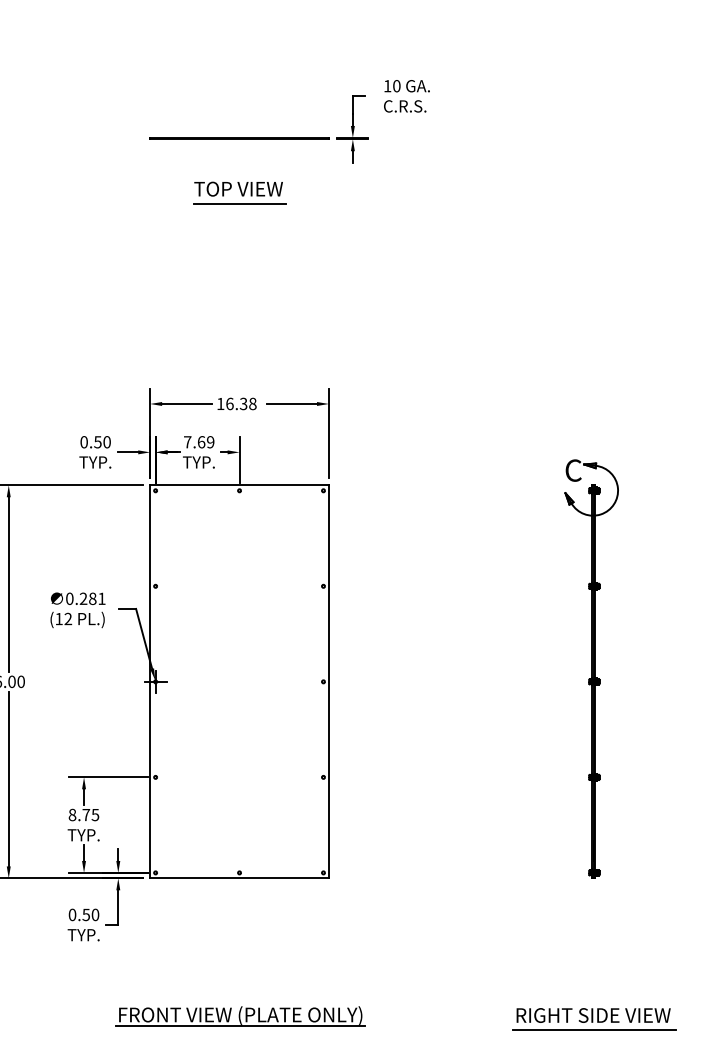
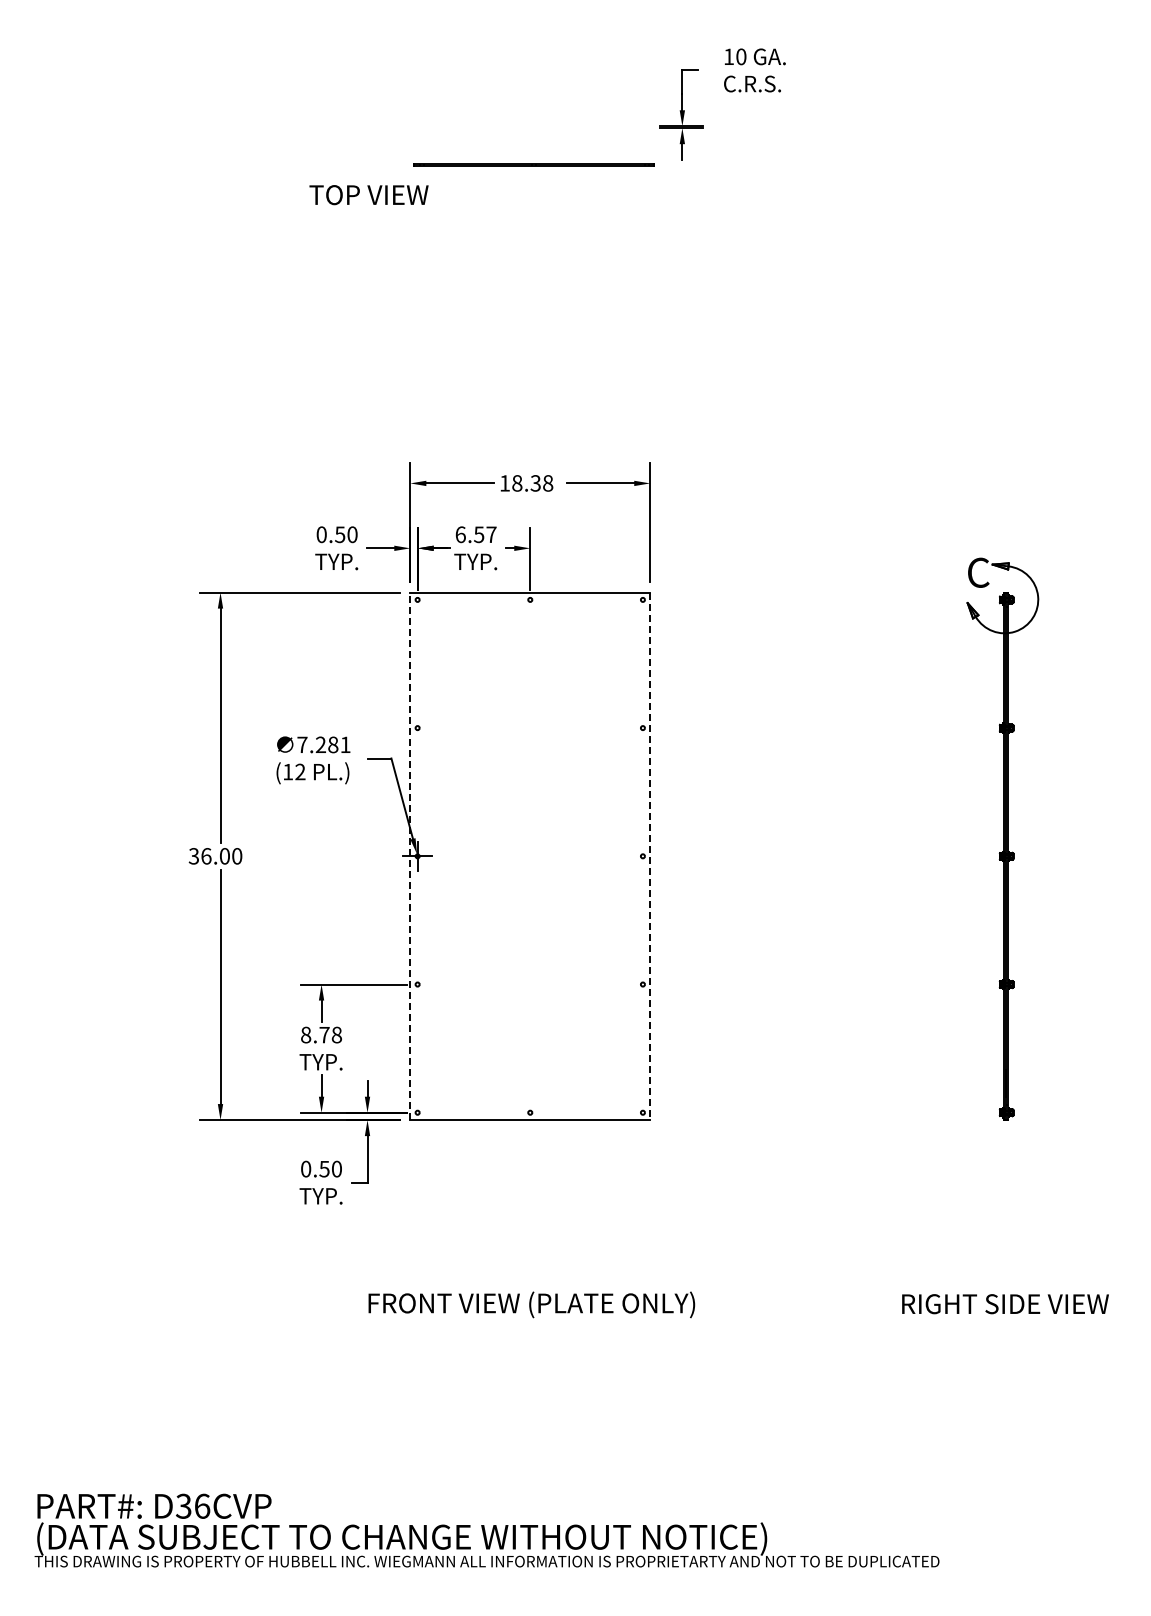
line: (238, 138) -> (533, 164), moved
text: (238, 189) -> (368, 195), moved
line: (238, 204) -> (529, 215), removed
text: (230, 404) -> (517, 483), 16.38 -> 18.38
text: (198, 442) -> (475, 534), 7.69 -> 6.57
text: (69, 598) -> (302, 744), 0.281 -> 7.281
line: (150, 681) -> (410, 856), solid -> dashed
line: (329, 681) -> (650, 856), solid -> dashed
text: (95, 814) -> (336, 1034), 8.75 -> 8.78
line: (240, 1026) -> (531, 1318), removed
line: (594, 1030) -> (1006, 1324), removed

